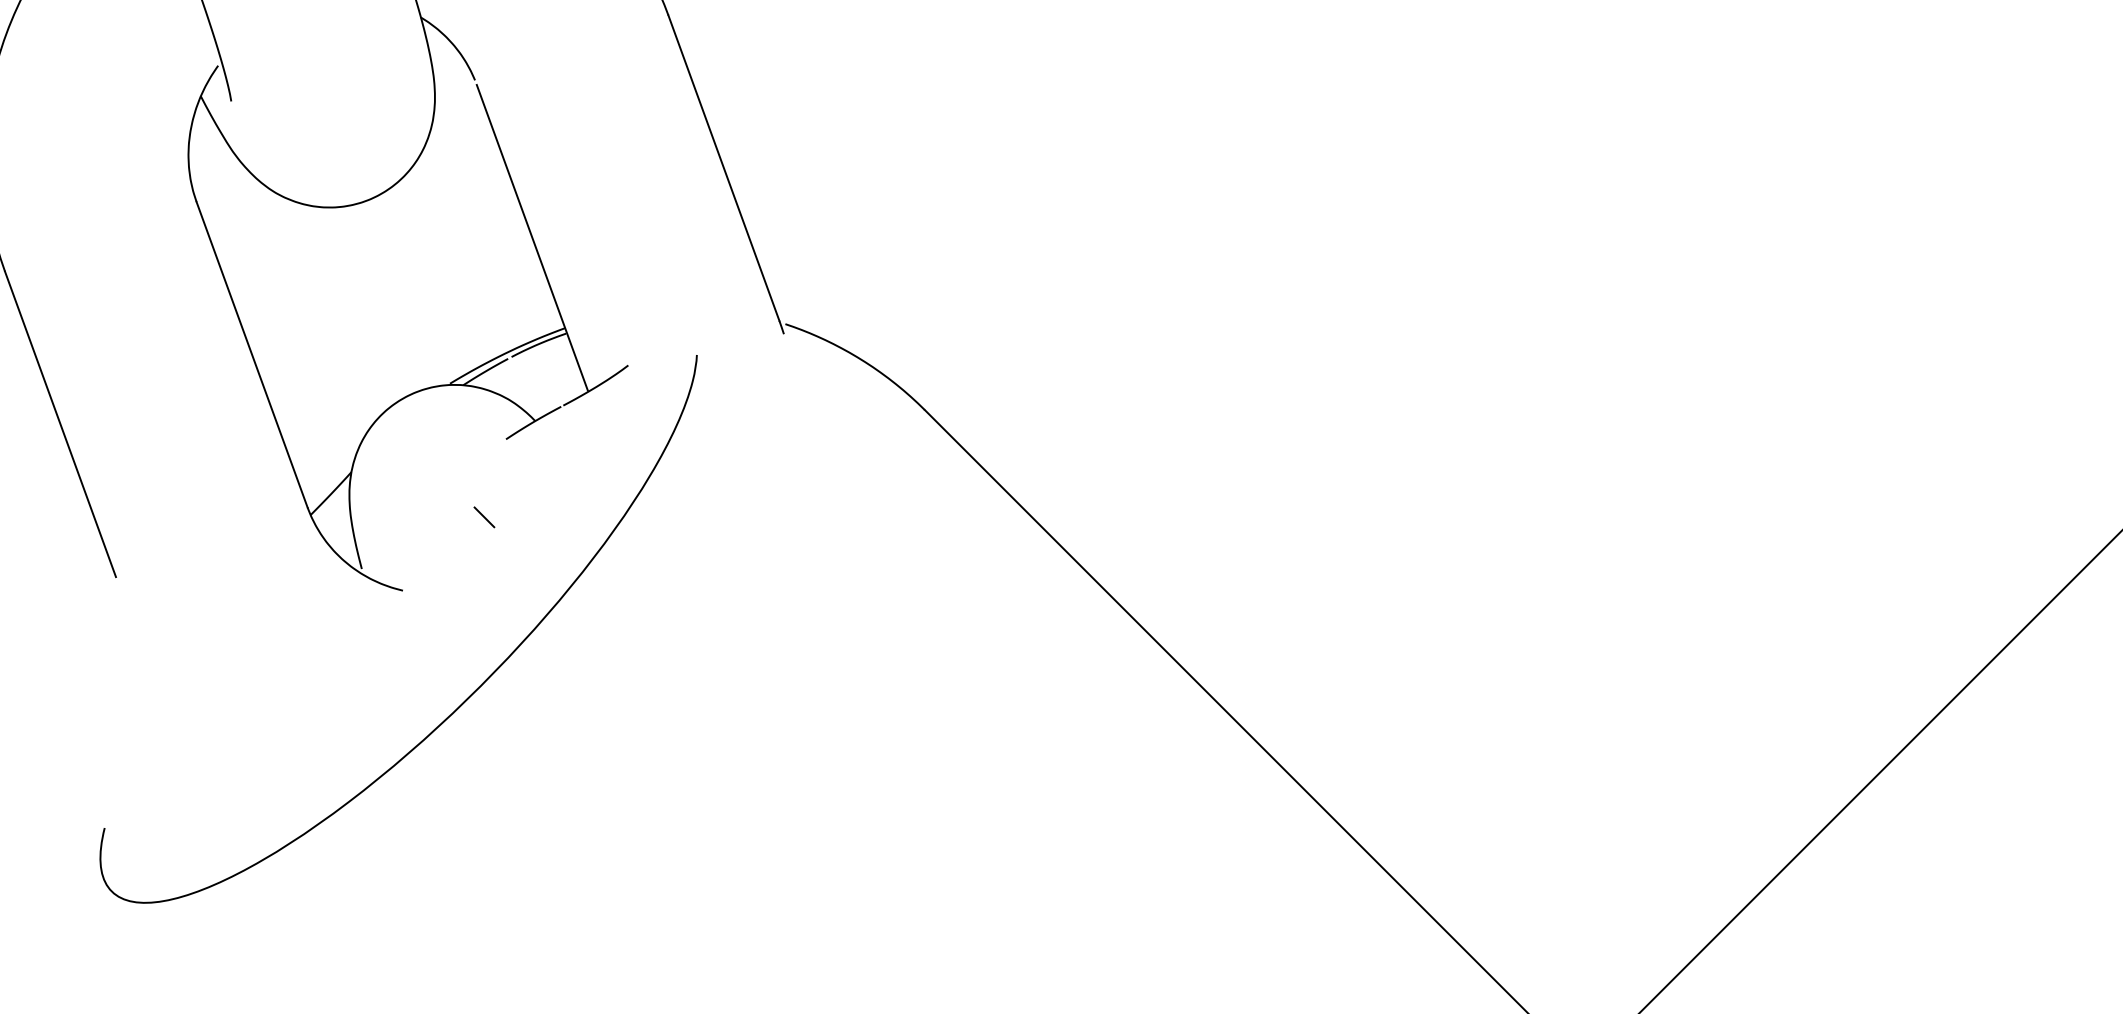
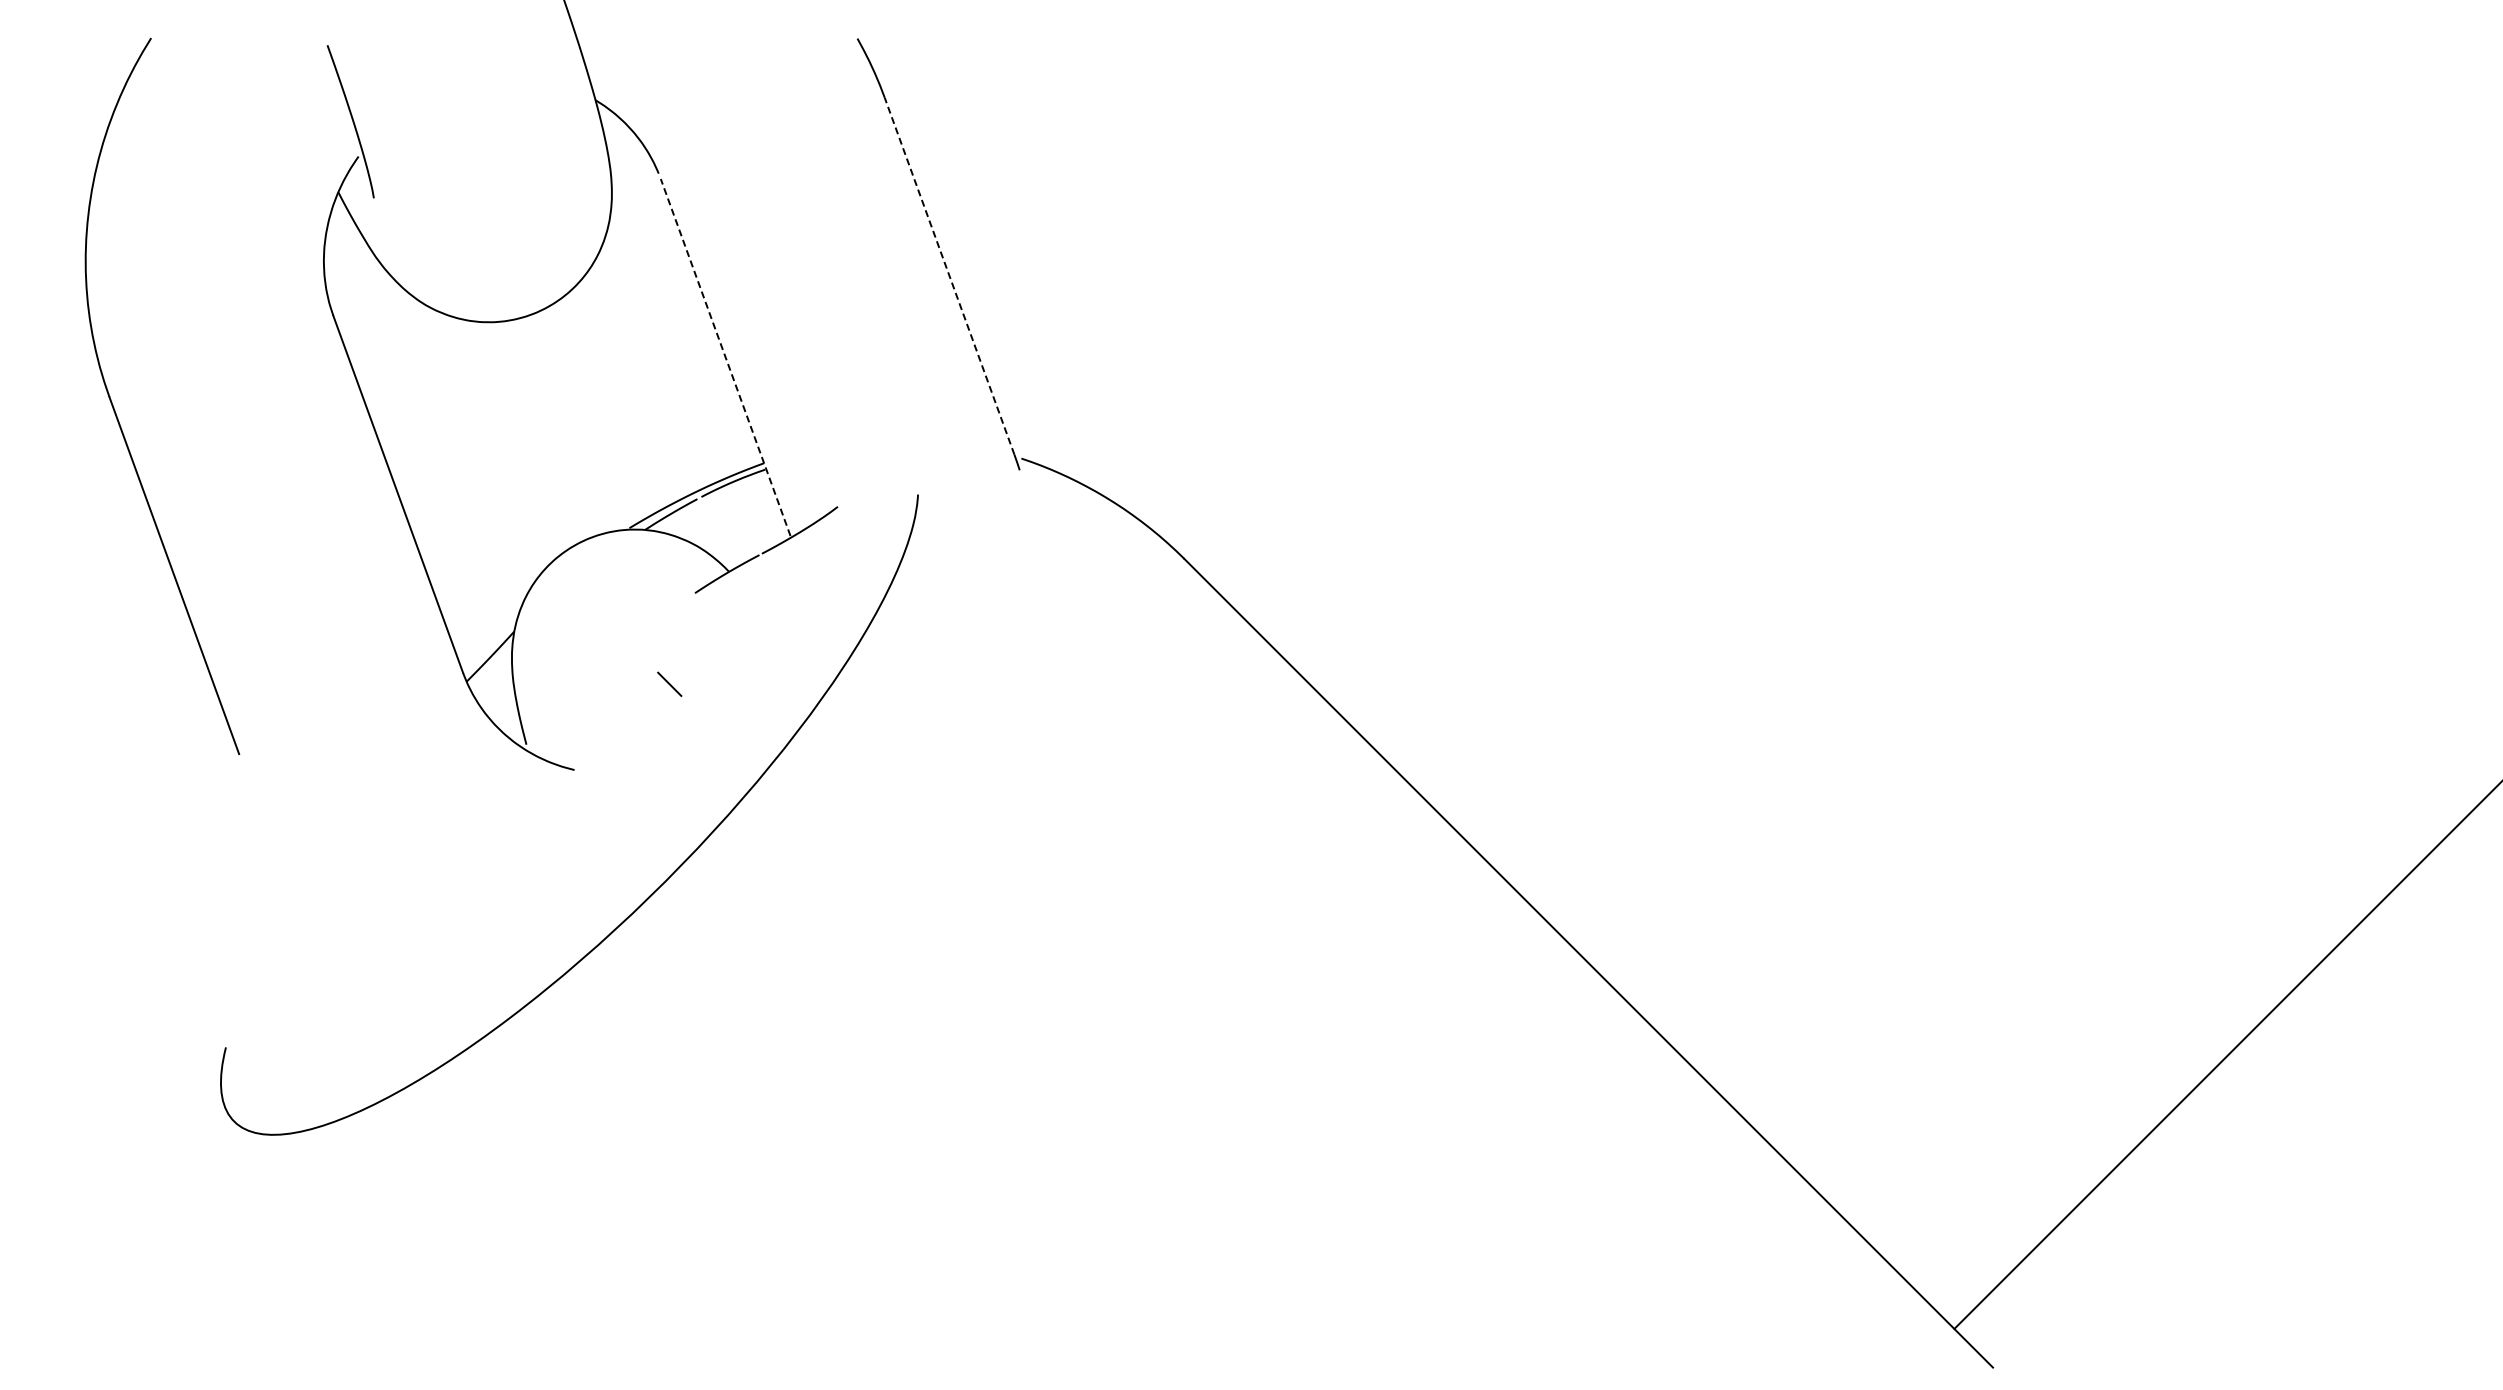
line: (723, 168) -> (949, 276), solid -> dashed
line: (532, 237) -> (725, 357), solid -> dashed

